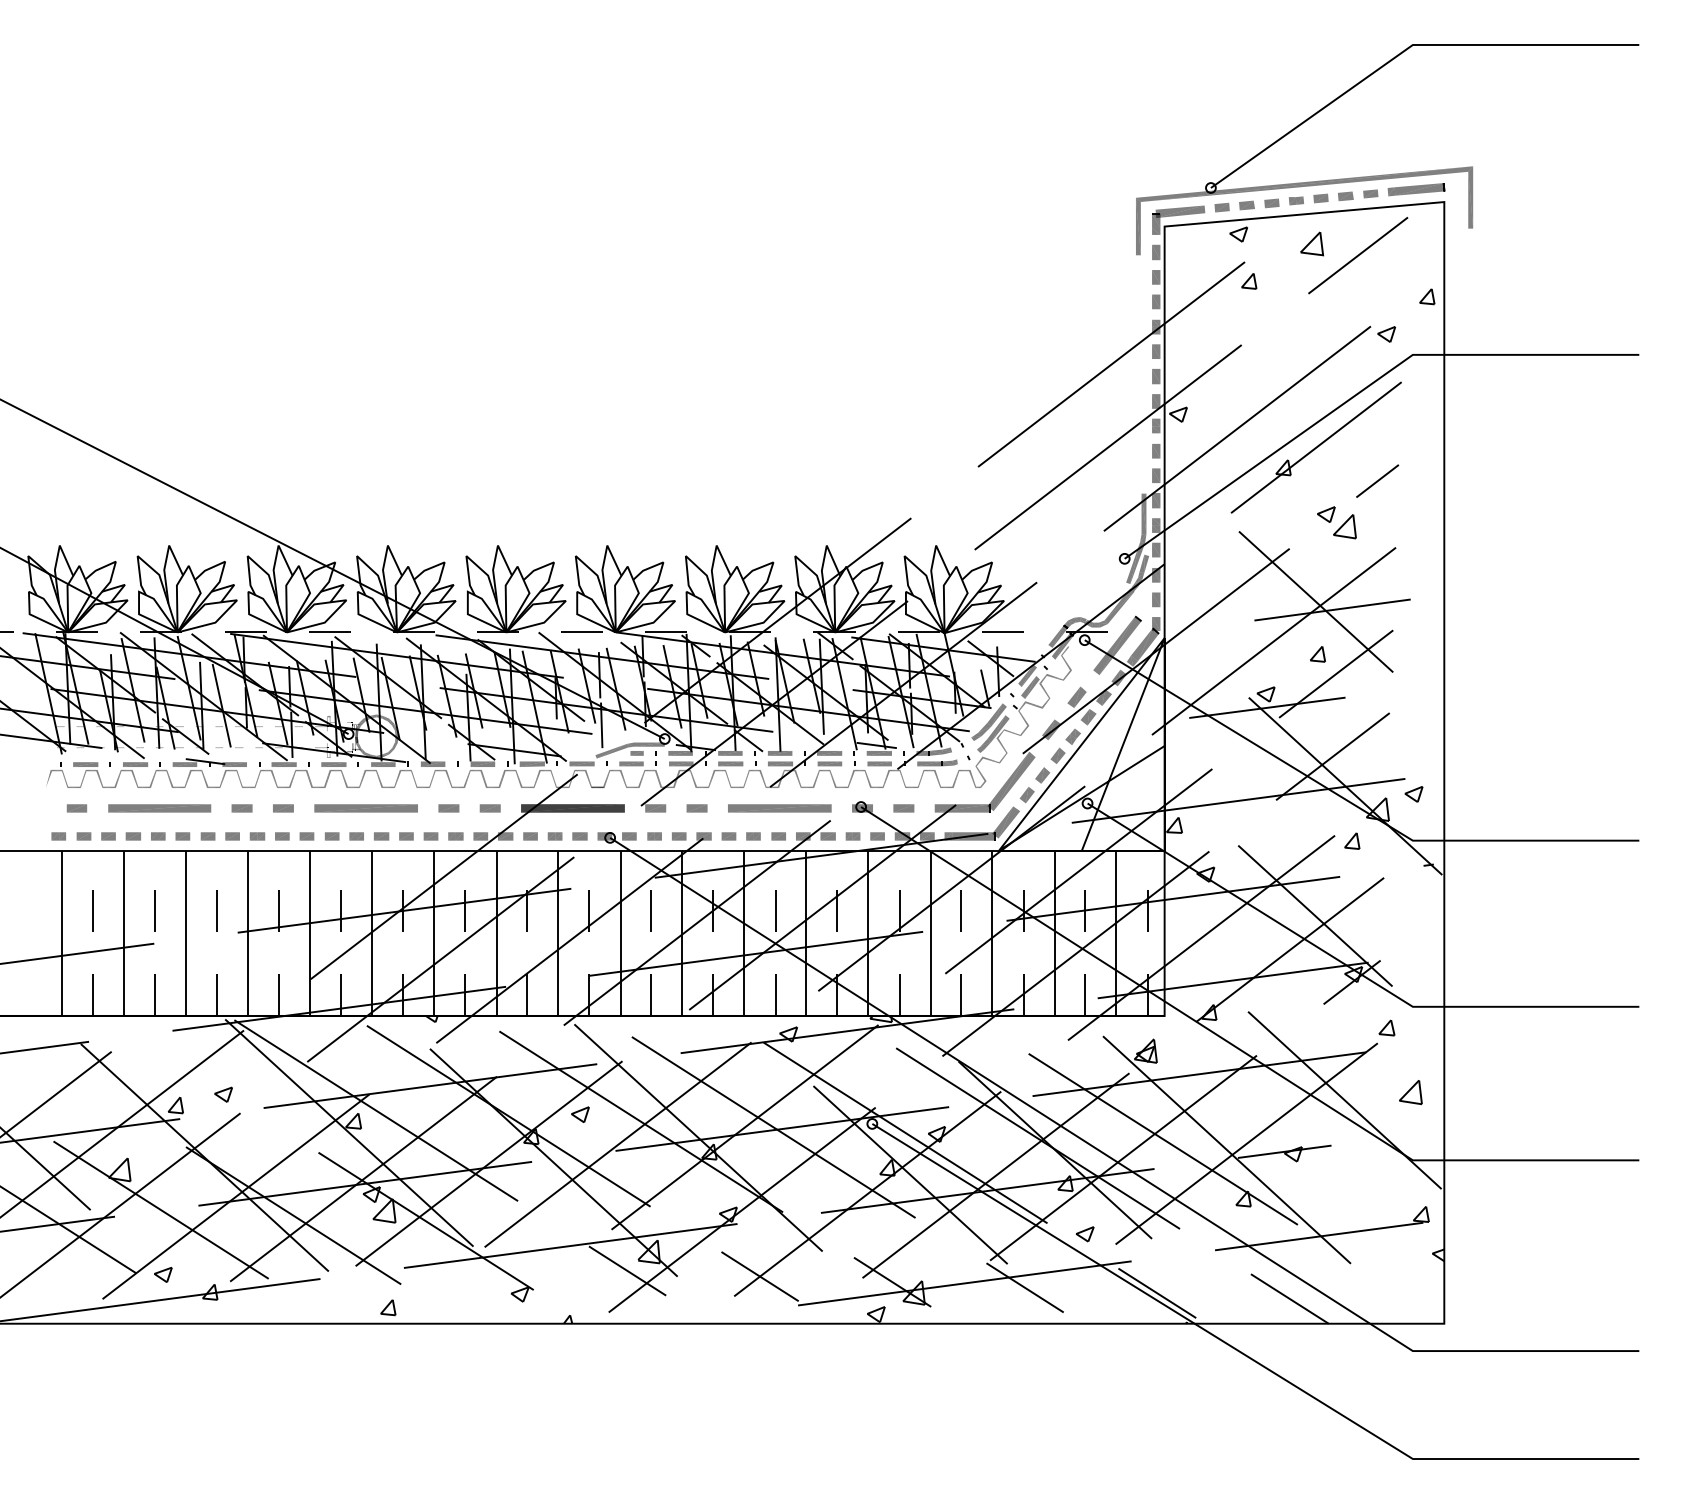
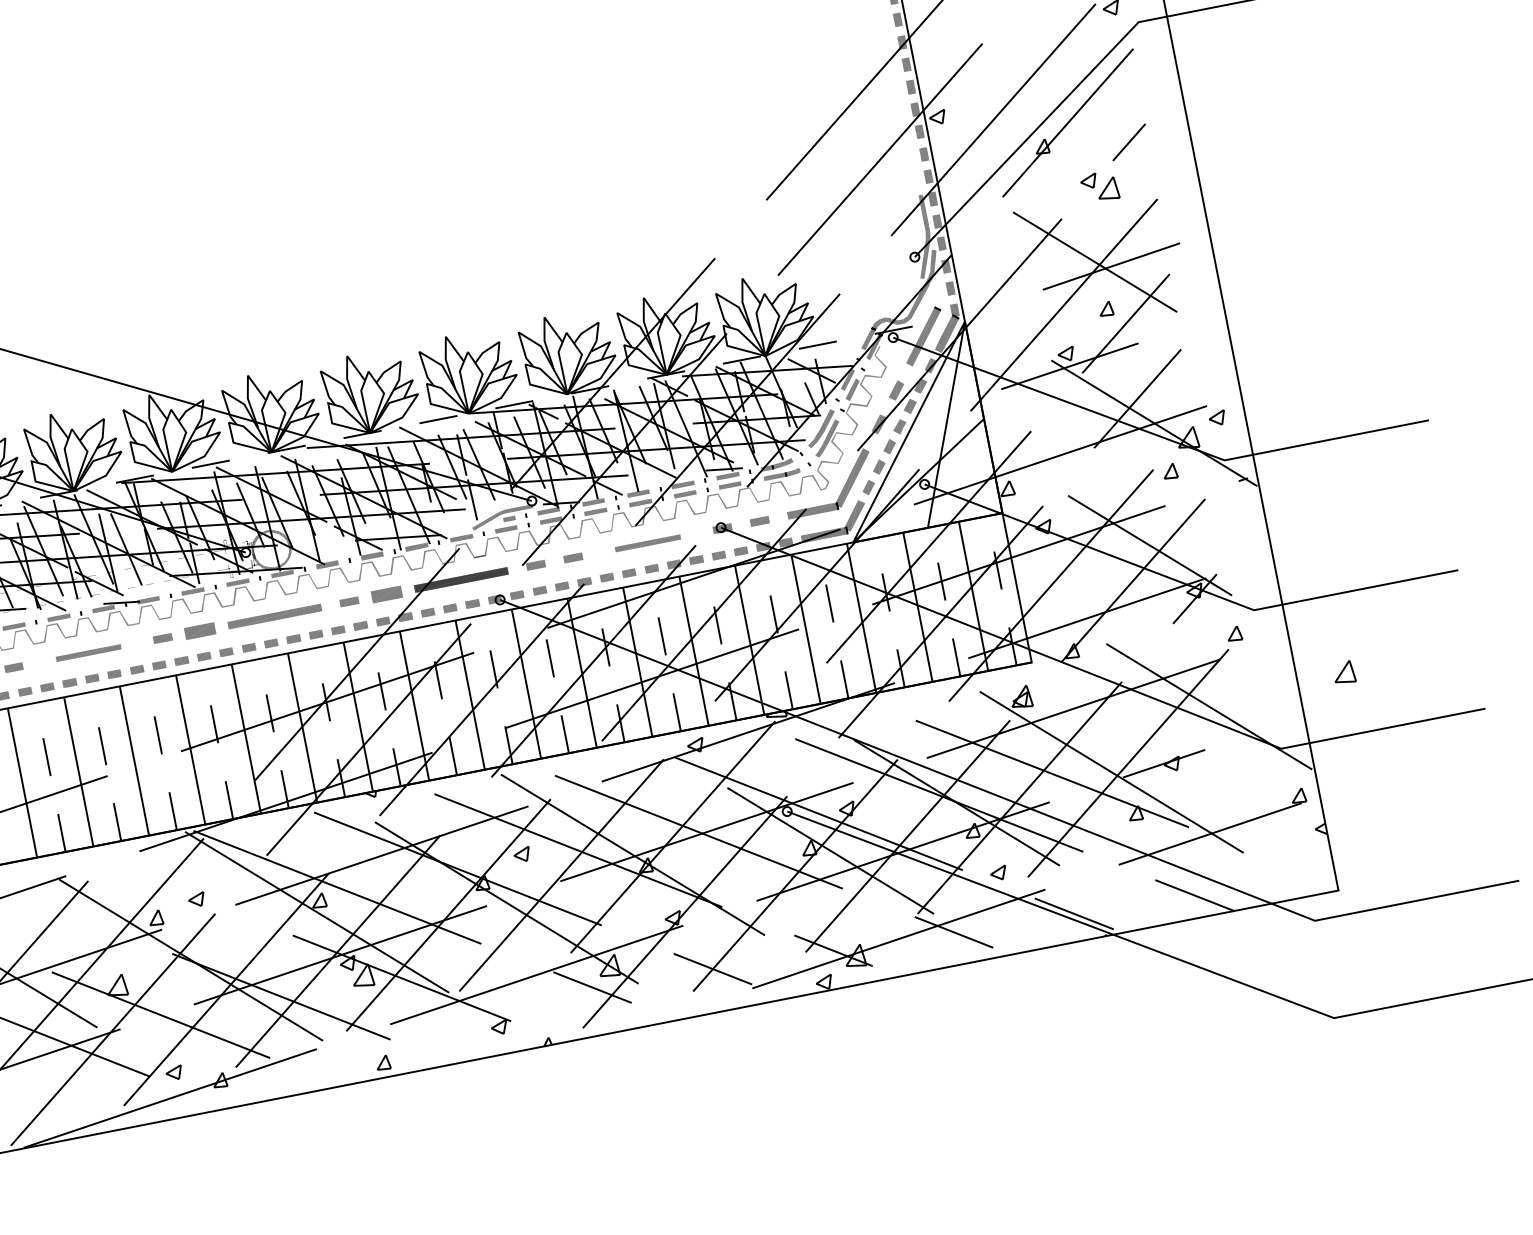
part: (159, 808) -> (88, 653), size x0.7
part: (283, 808) -> (200, 631), size x1.6
part: (489, 808) -> (386, 594), size x1.6
part: (779, 808) -> (647, 543), size x0.7
part: (1410, 1092) -> (1343, 672), moved

